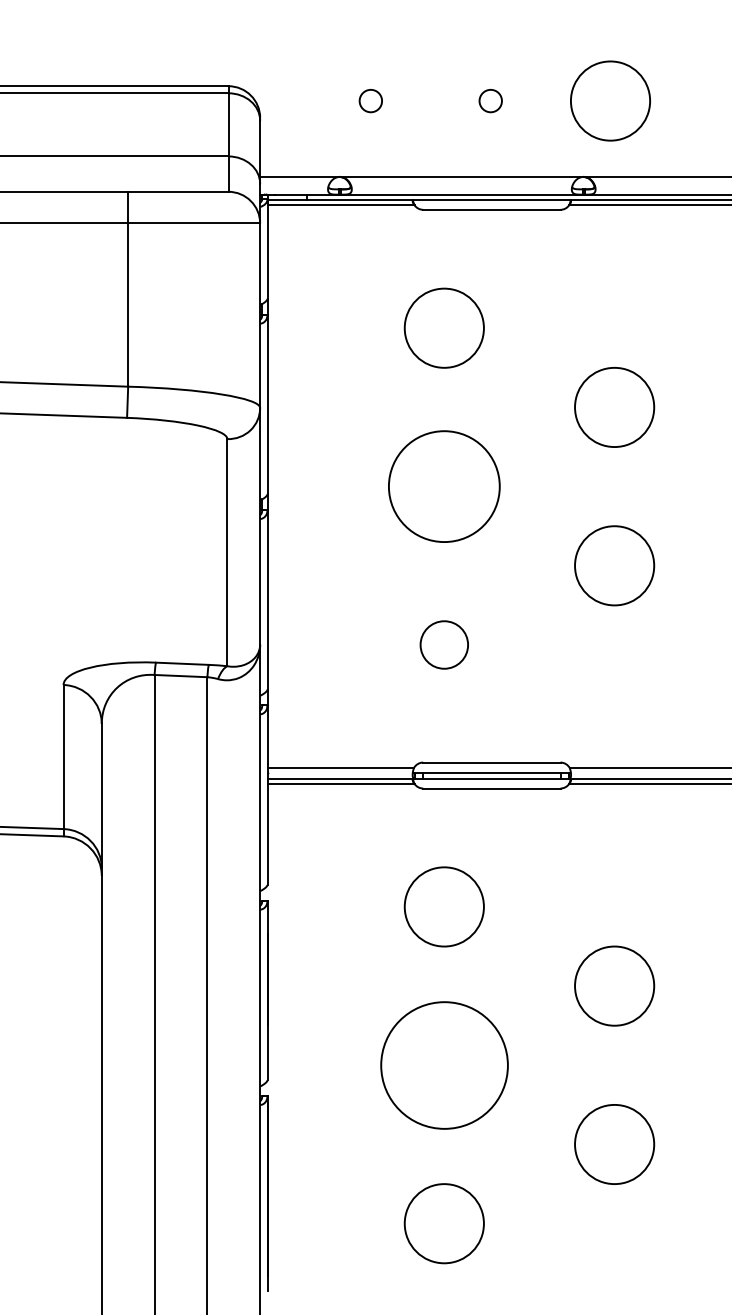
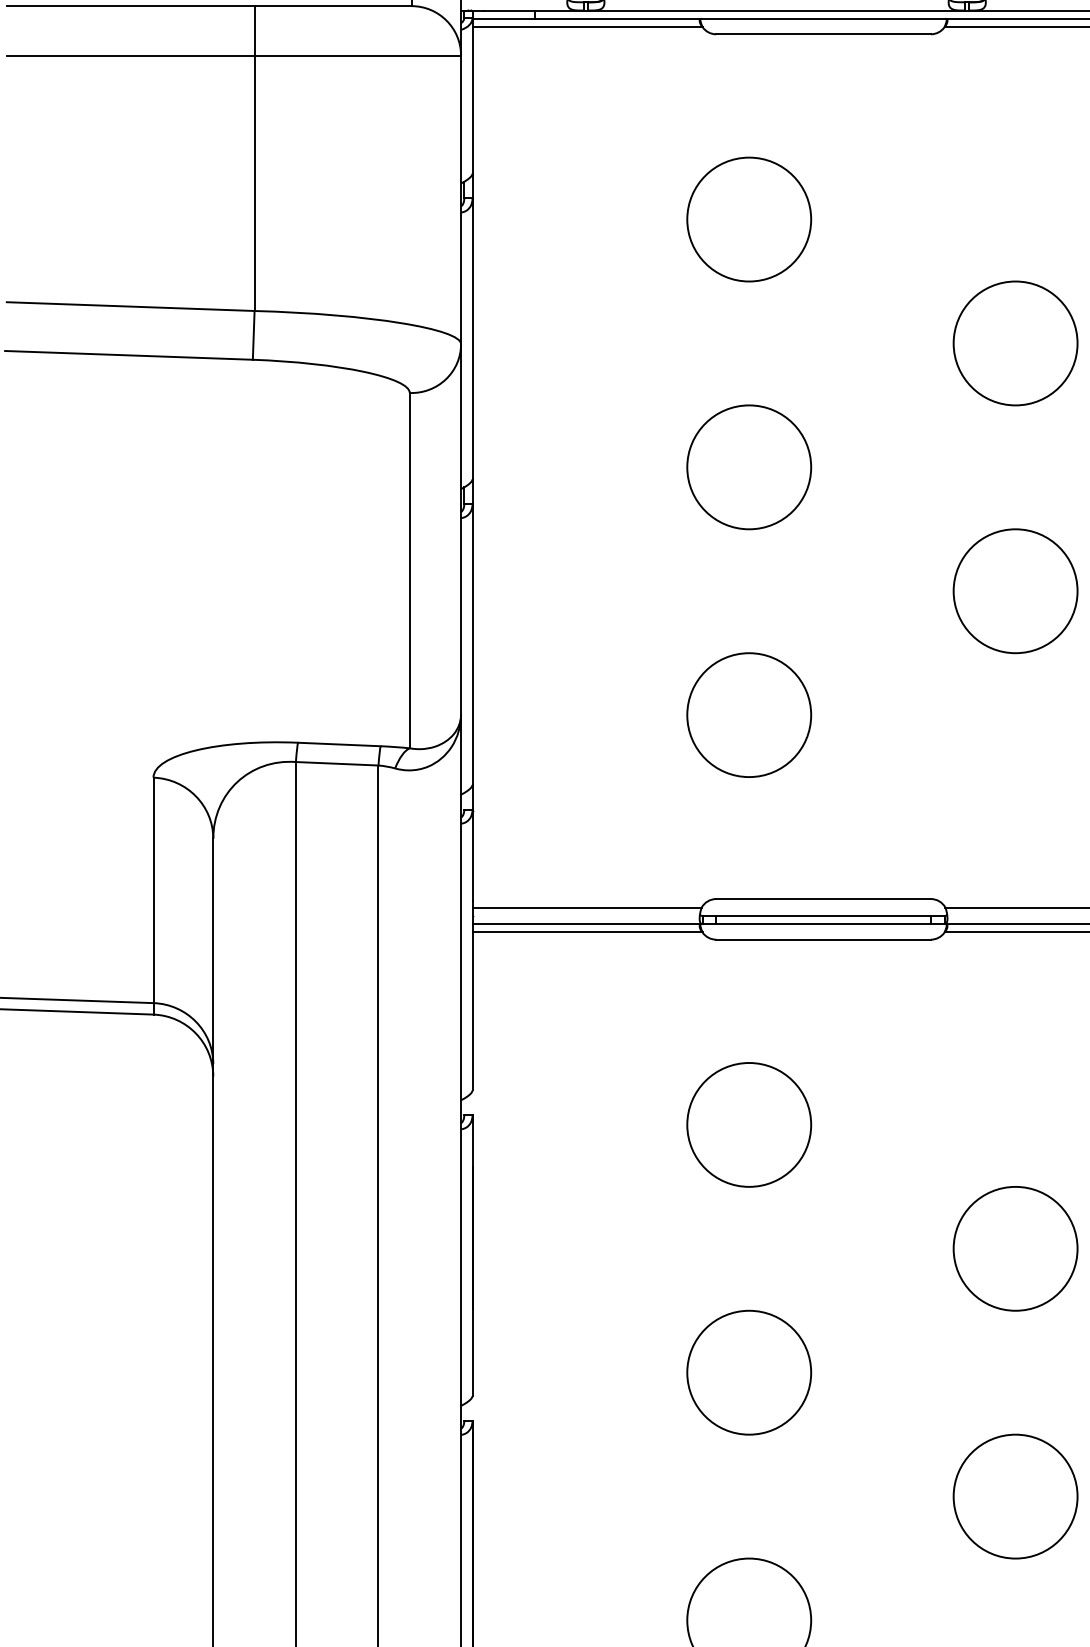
circle: (443, 486) -> (747, 467), size x0.71
circle: (443, 644) -> (747, 714), size x1.67
circle: (443, 1064) -> (747, 1371), size x0.62

